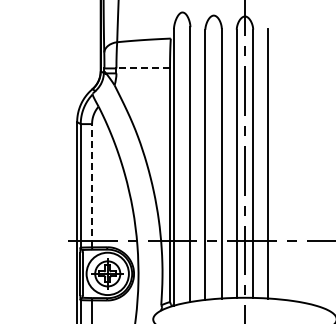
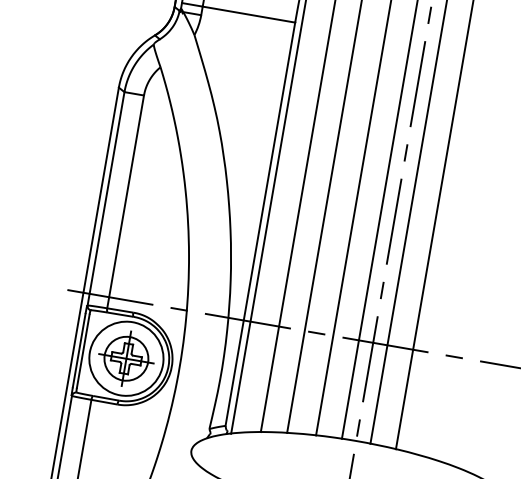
line: (143, 68) -> (249, 14), dashed -> solid
line: (92, 185) -> (126, 201), dashed -> solid

